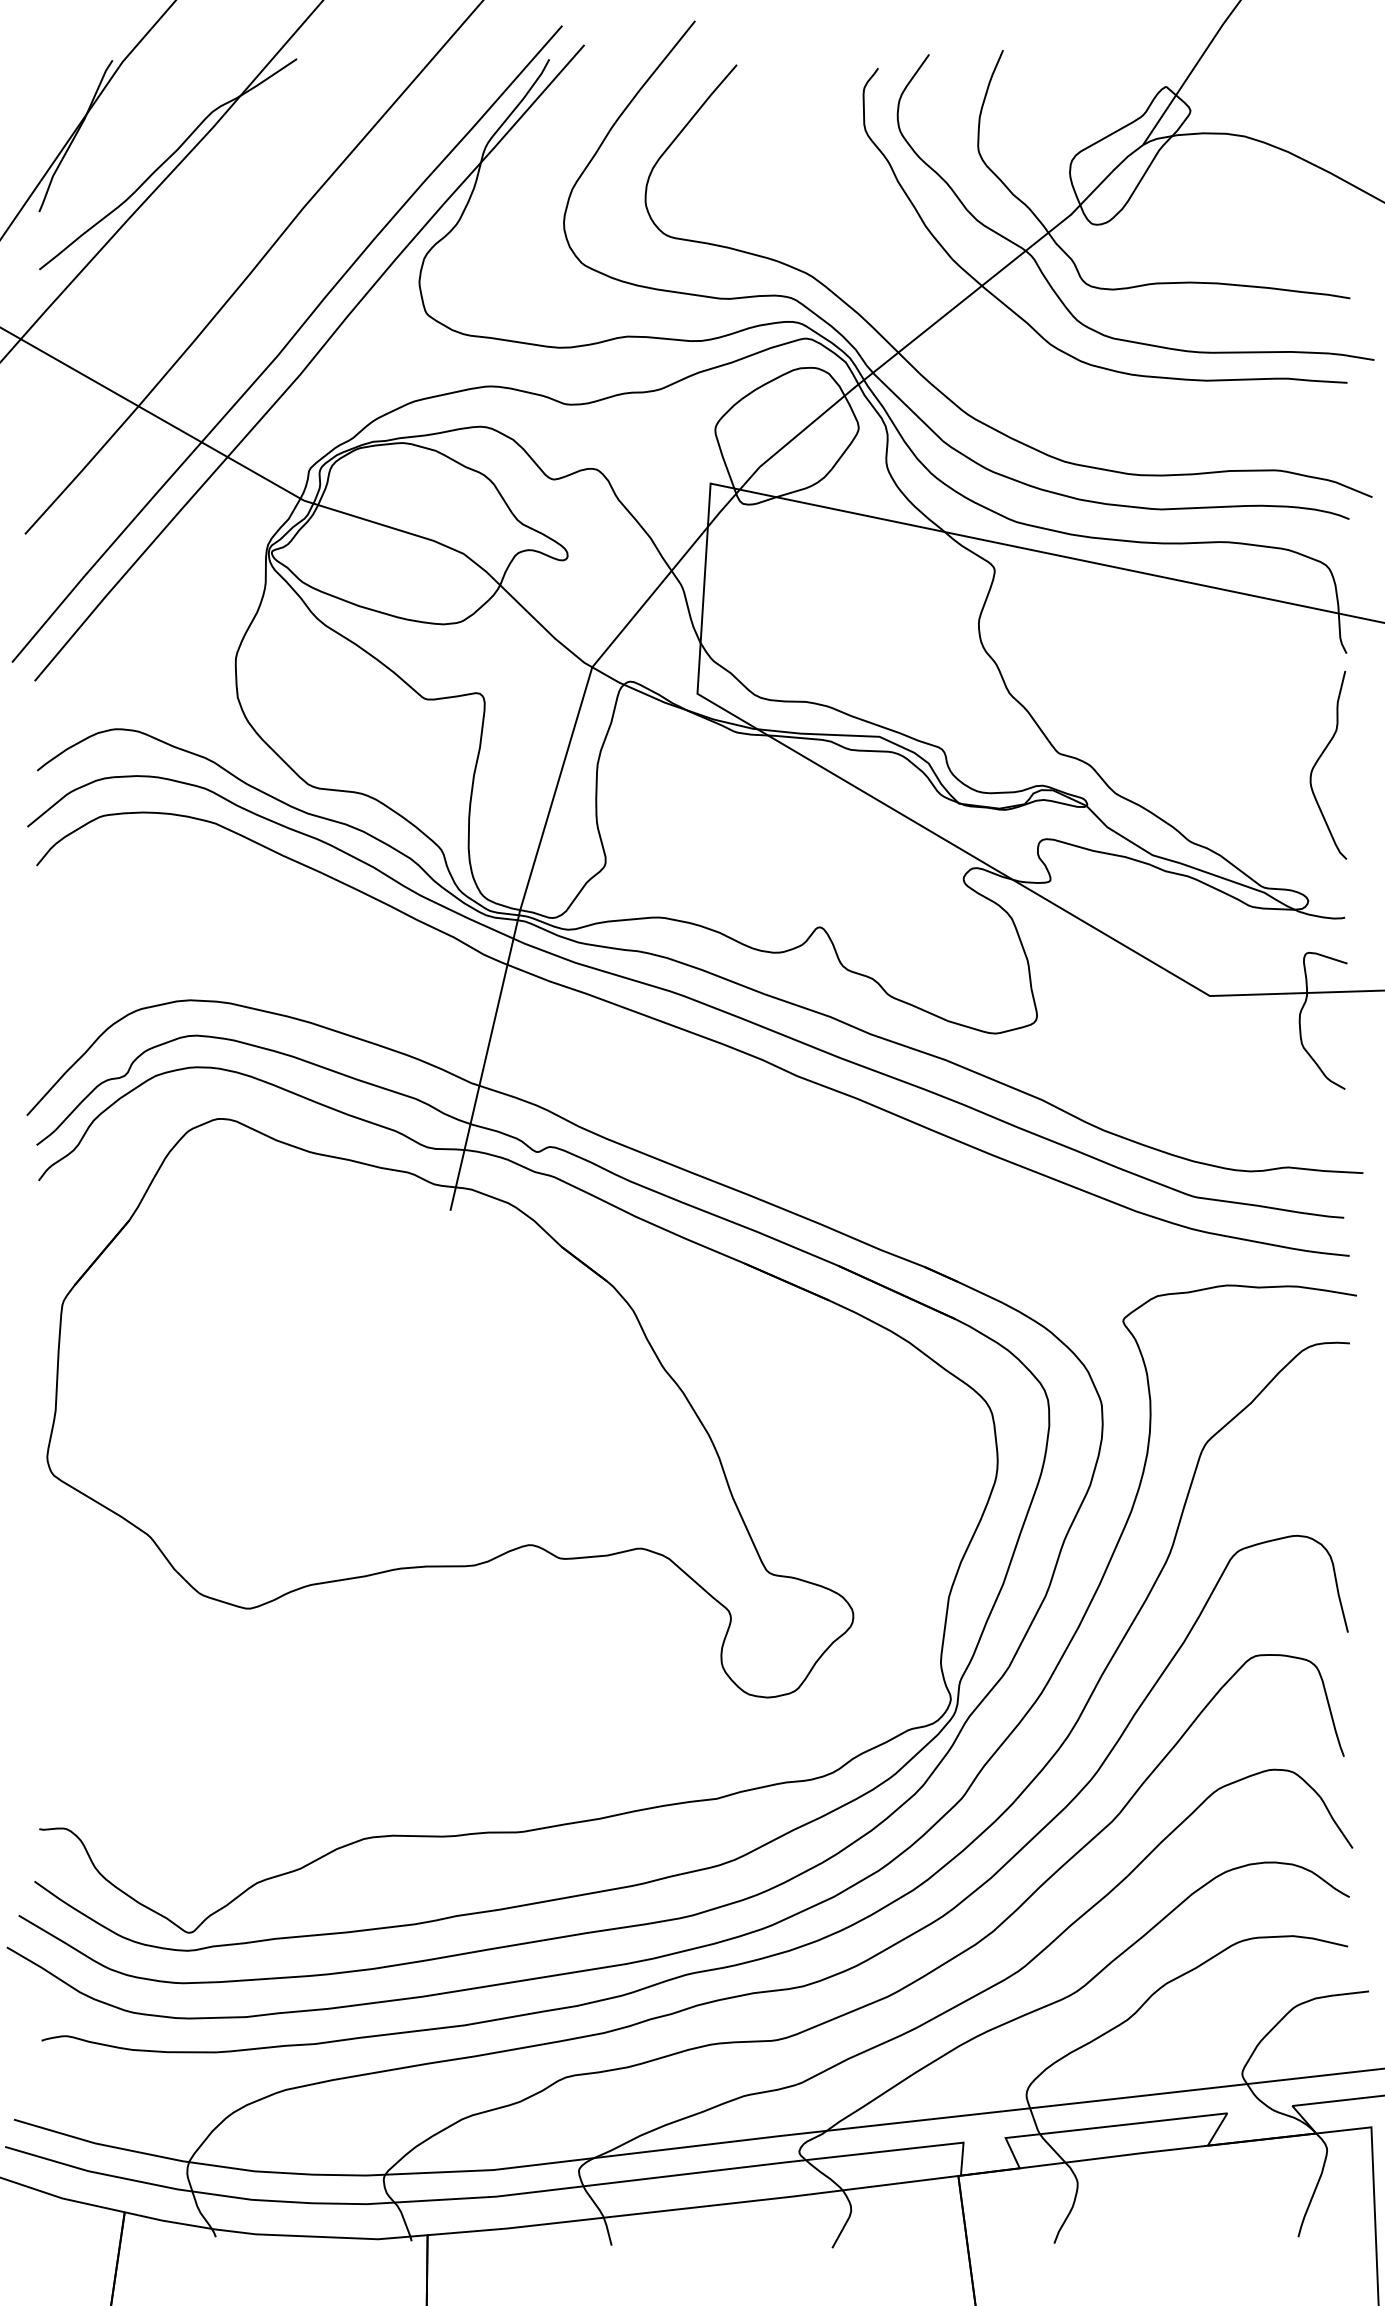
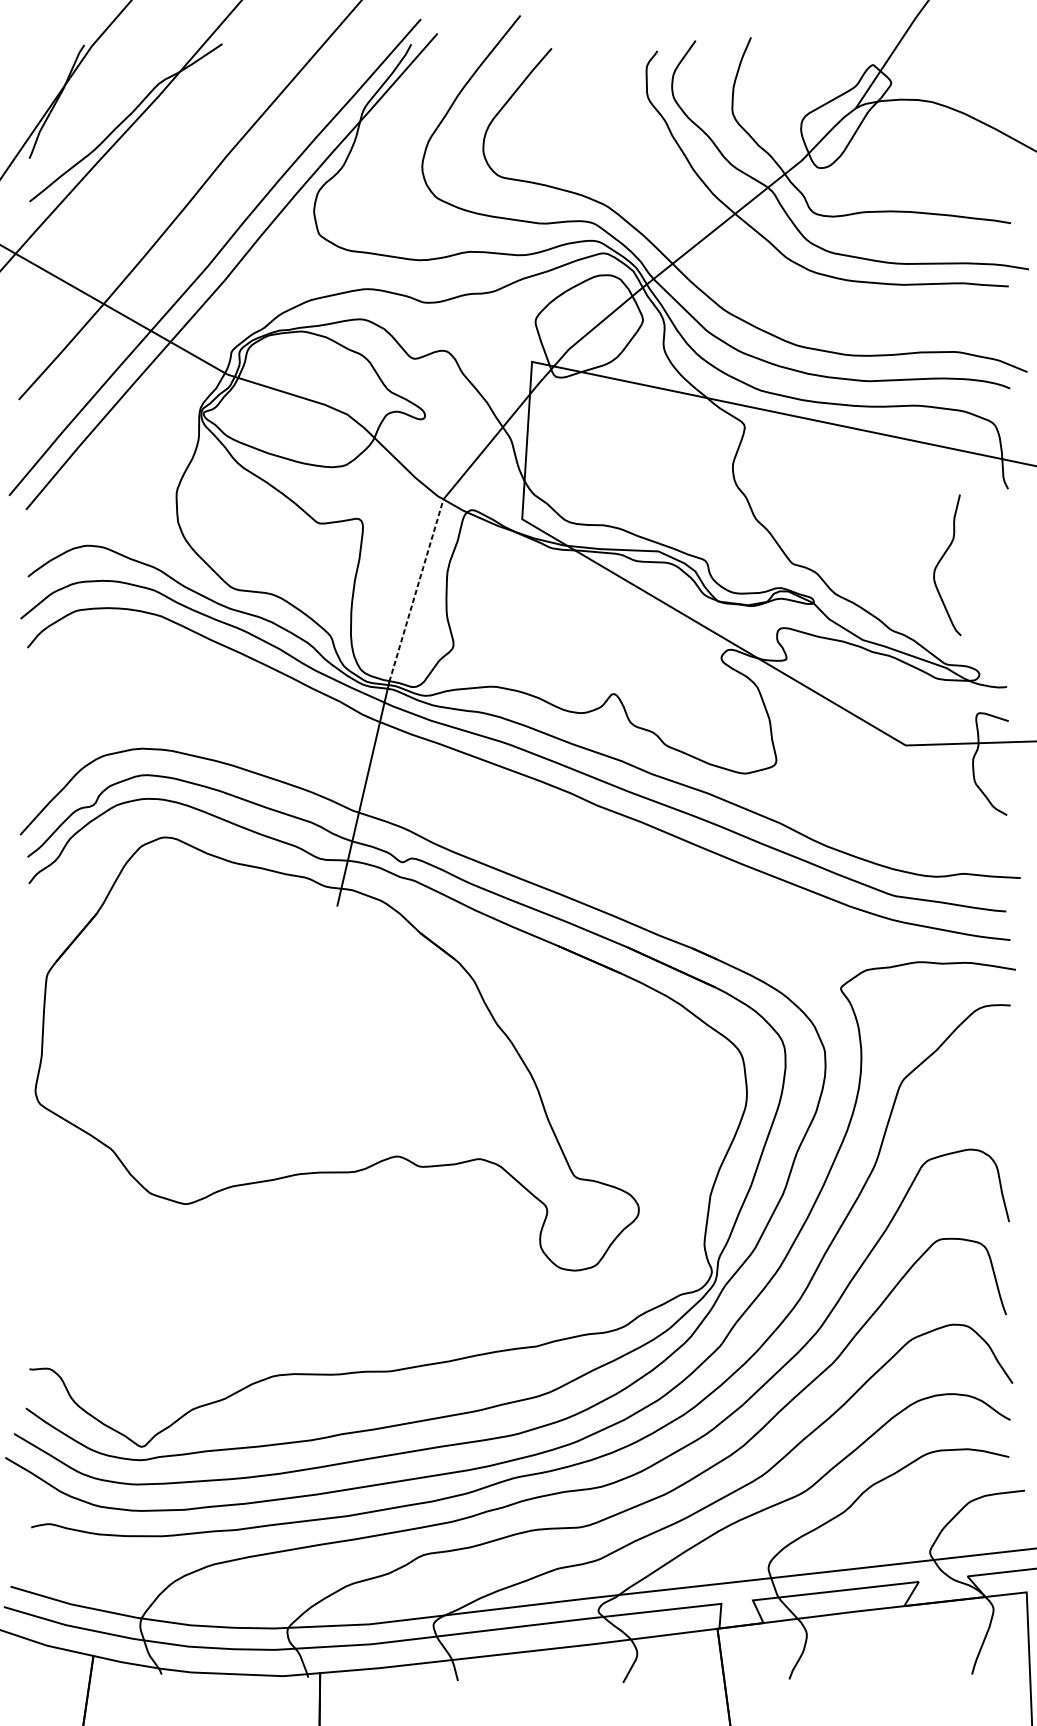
curve: (1320, 758) -> (941, 560), moved
line: (556, 788) -> (416, 590), solid -> dashed

